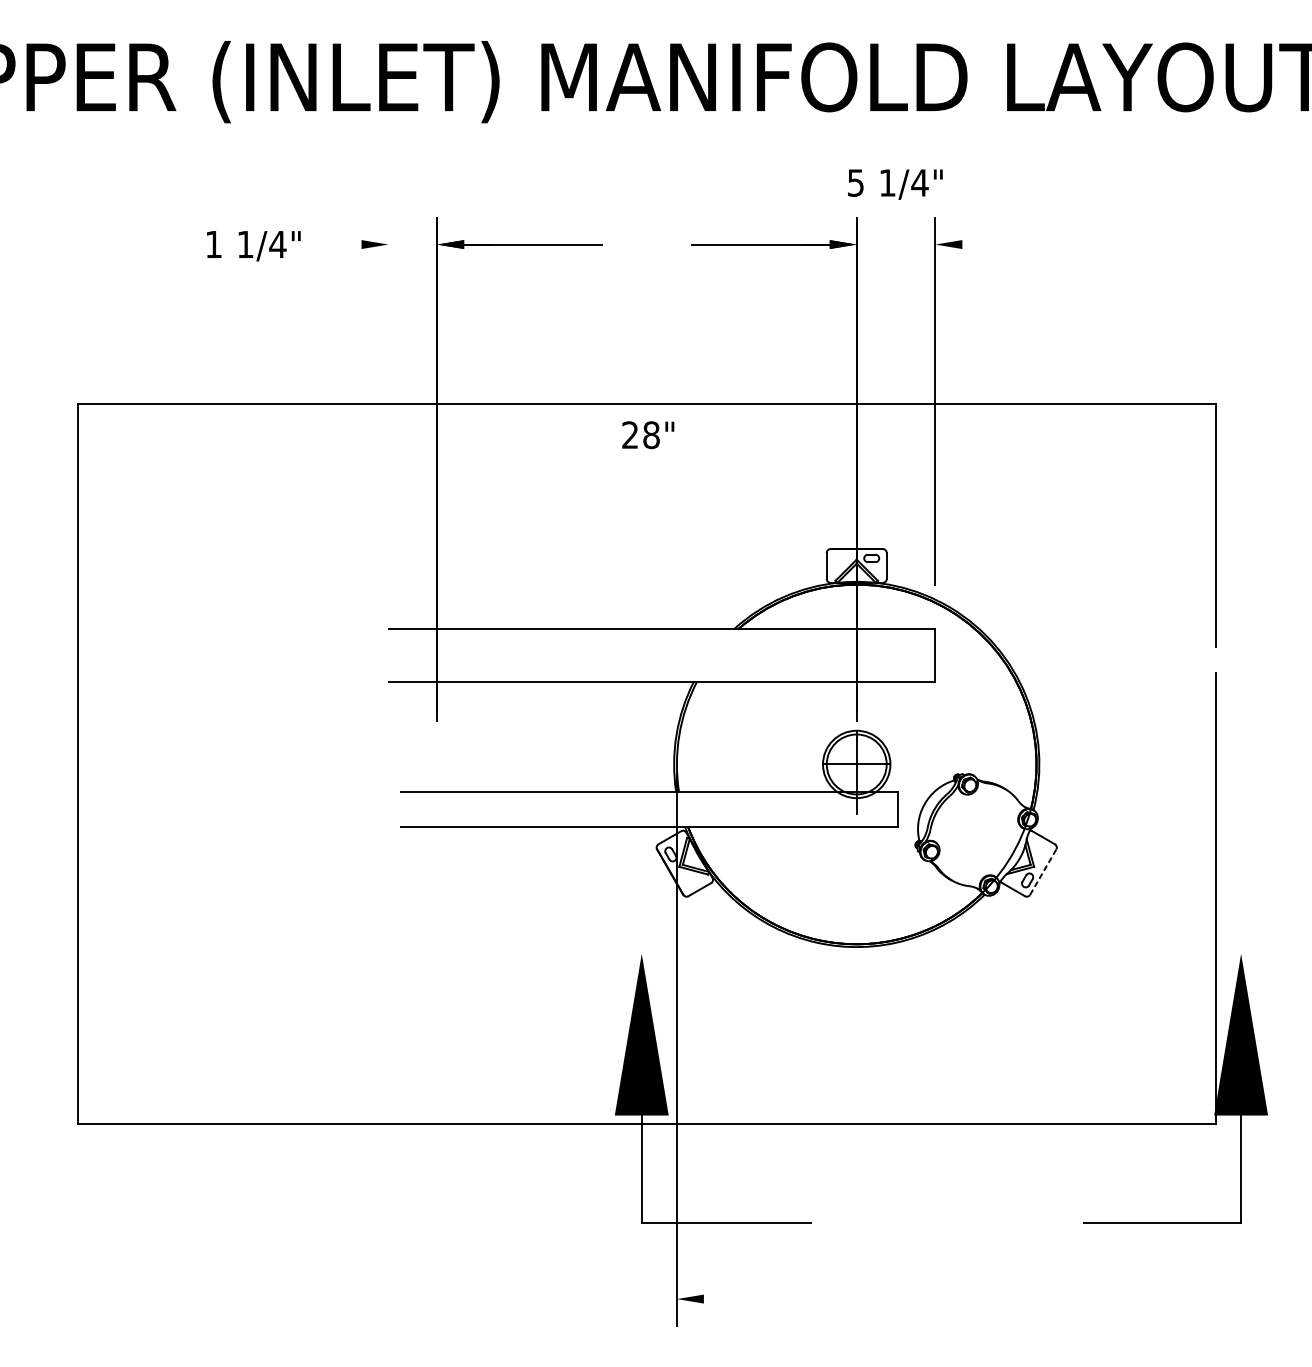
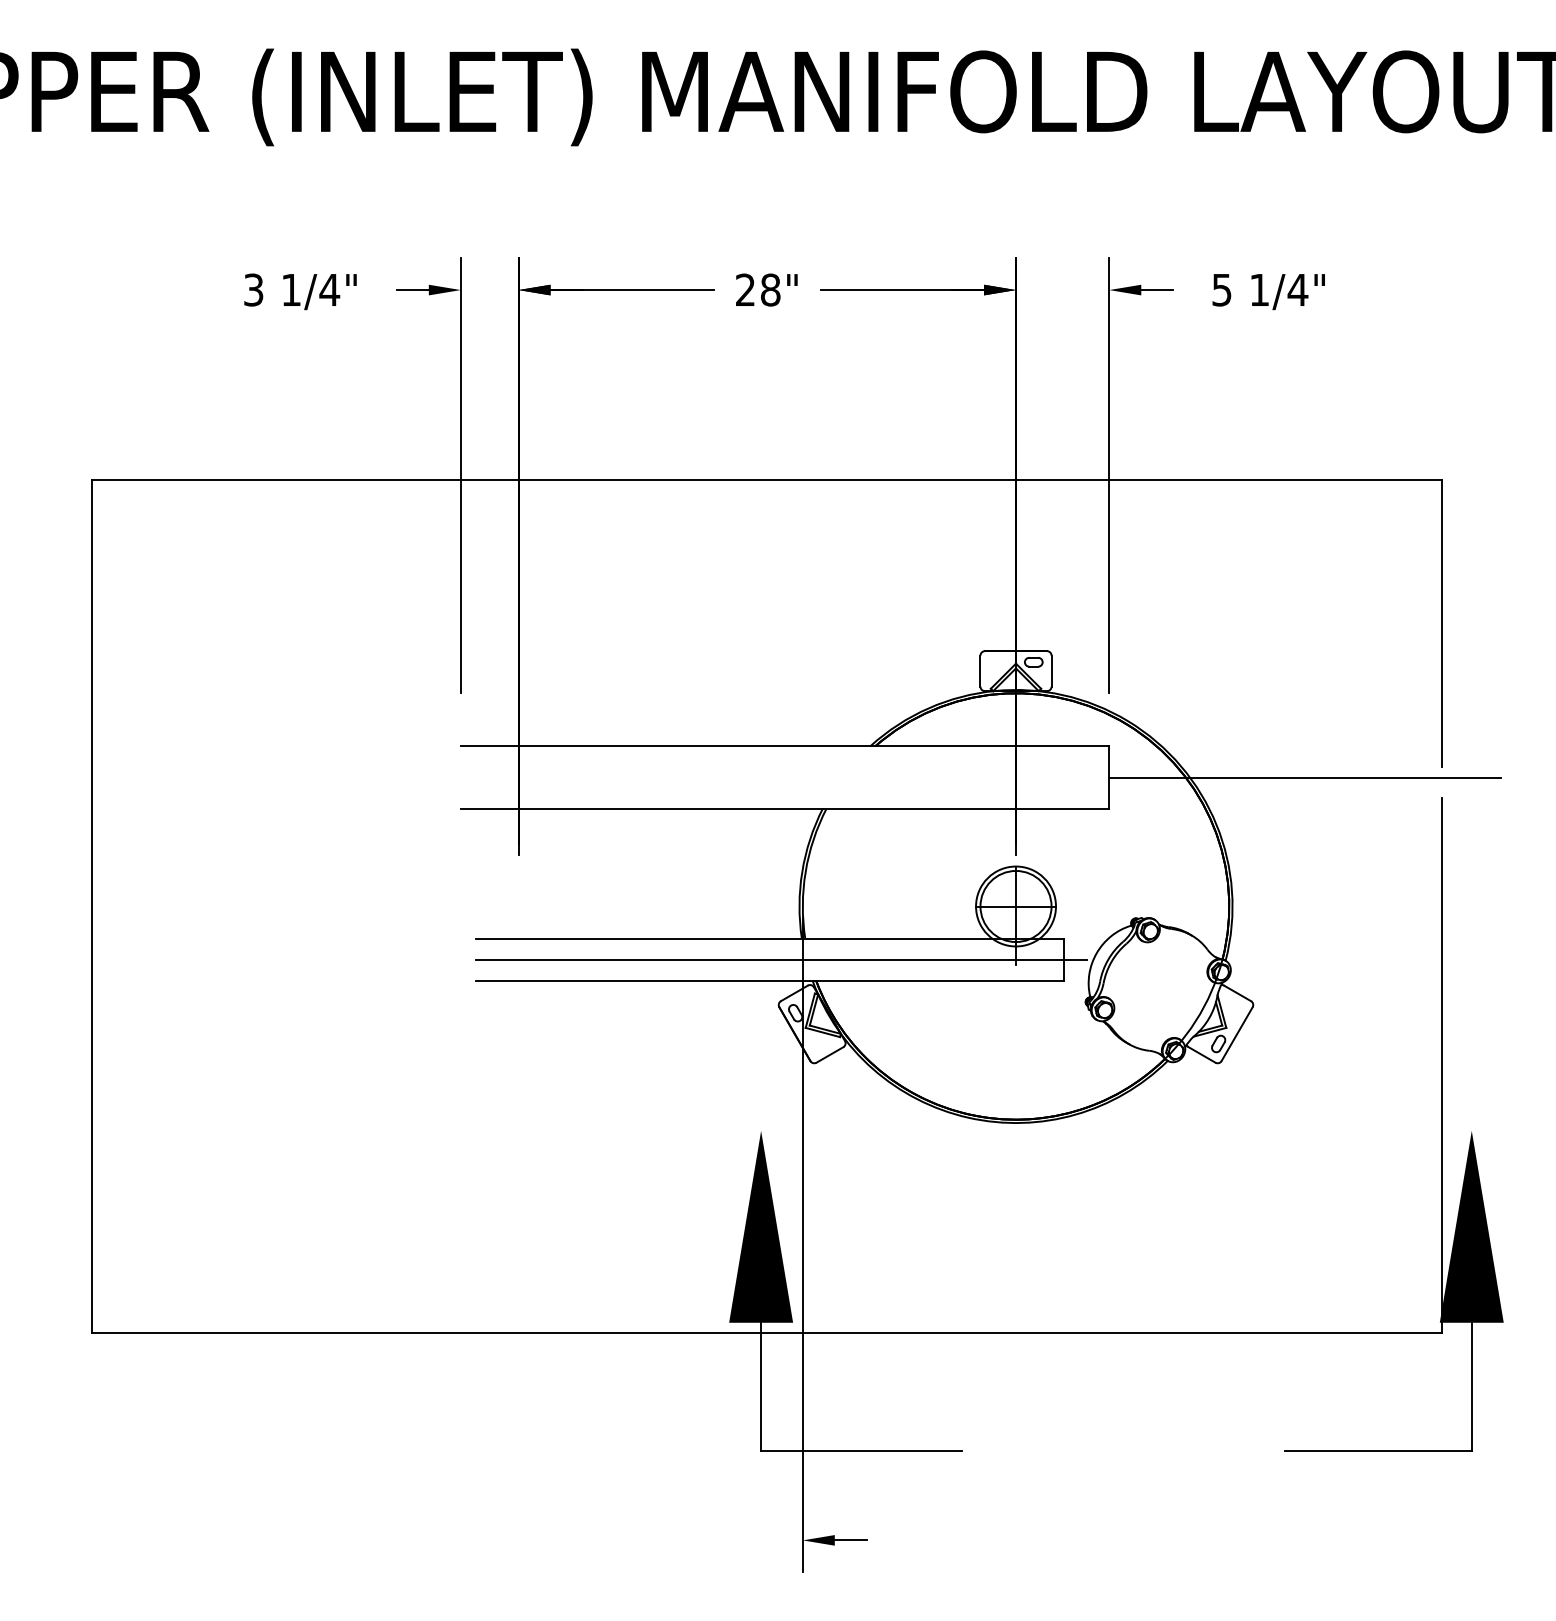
text: (895, 185) -> (1268, 292), moved
text: (213, 244) -> (253, 289), 1 -> 3
line: (347, 244) -> (412, 290), added
line: (976, 244) -> (1157, 290), added
line: (388, 400) -> (460, 475), added
text: (647, 434) -> (766, 289), moved
line: (1100, 655) -> (1305, 777), added
line: (658, 809) -> (781, 959), added
line: (1043, 871) -> (1237, 1033), dashed -> solid
line: (717, 1299) -> (850, 1540), added

